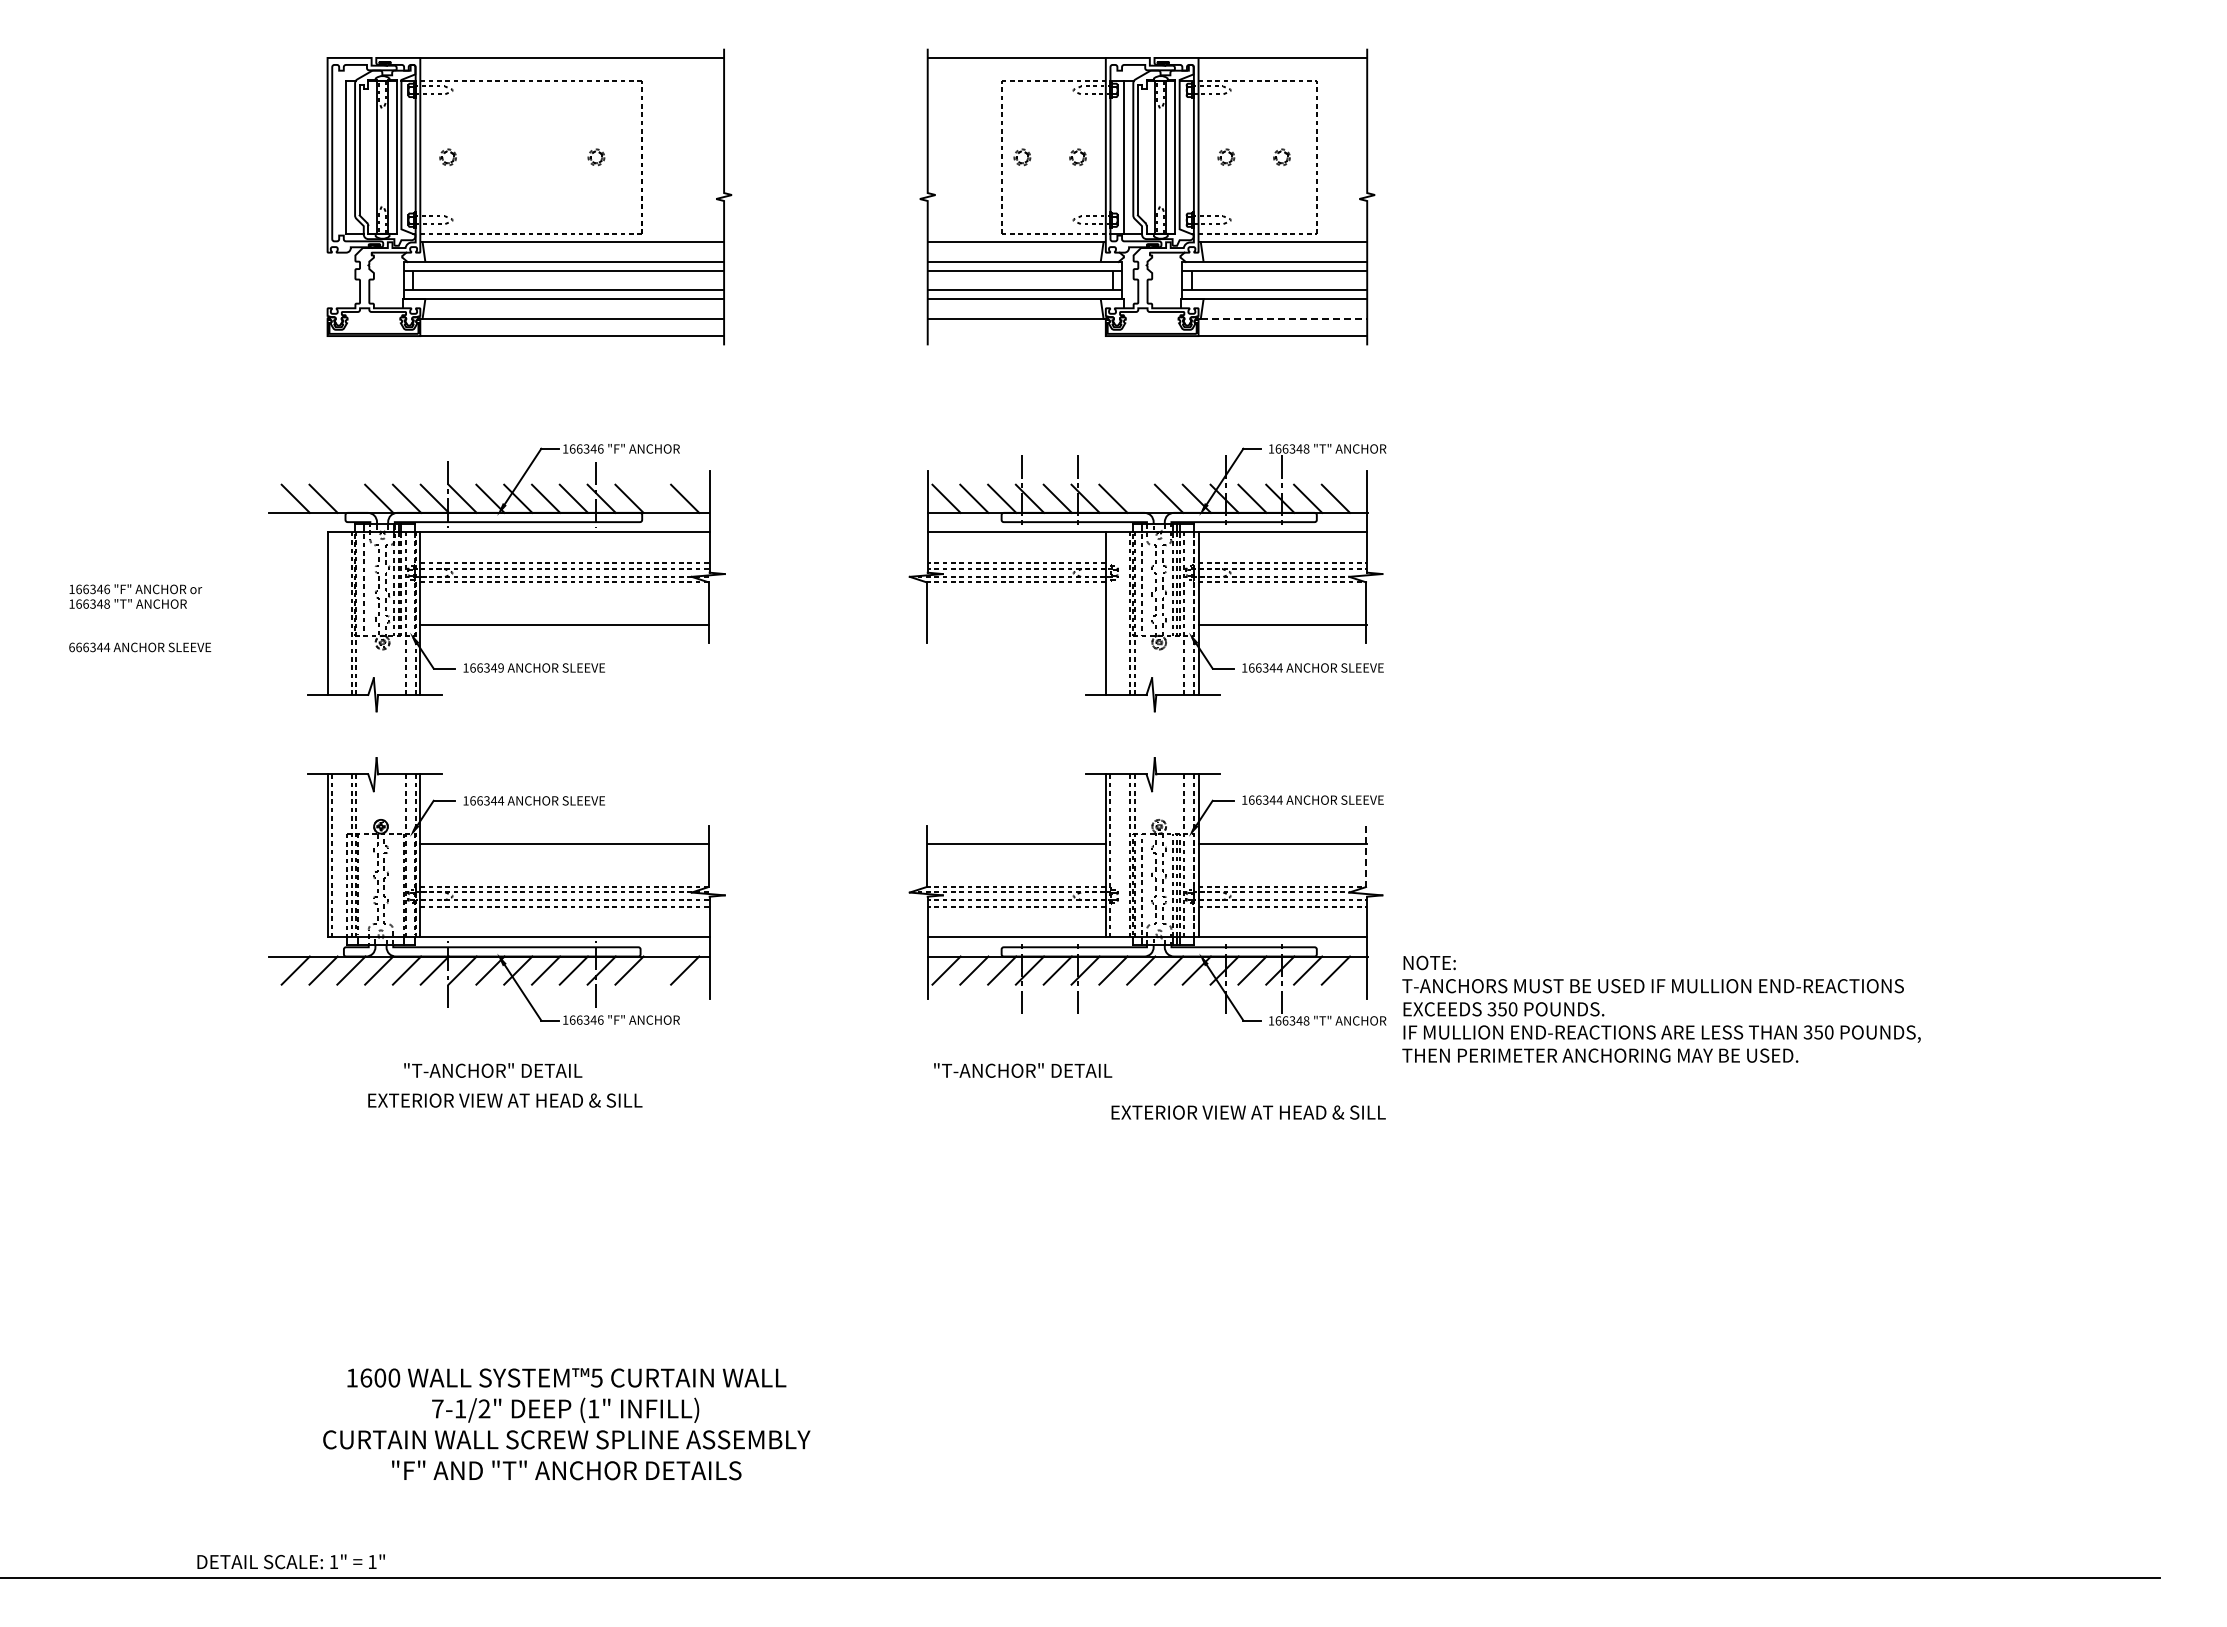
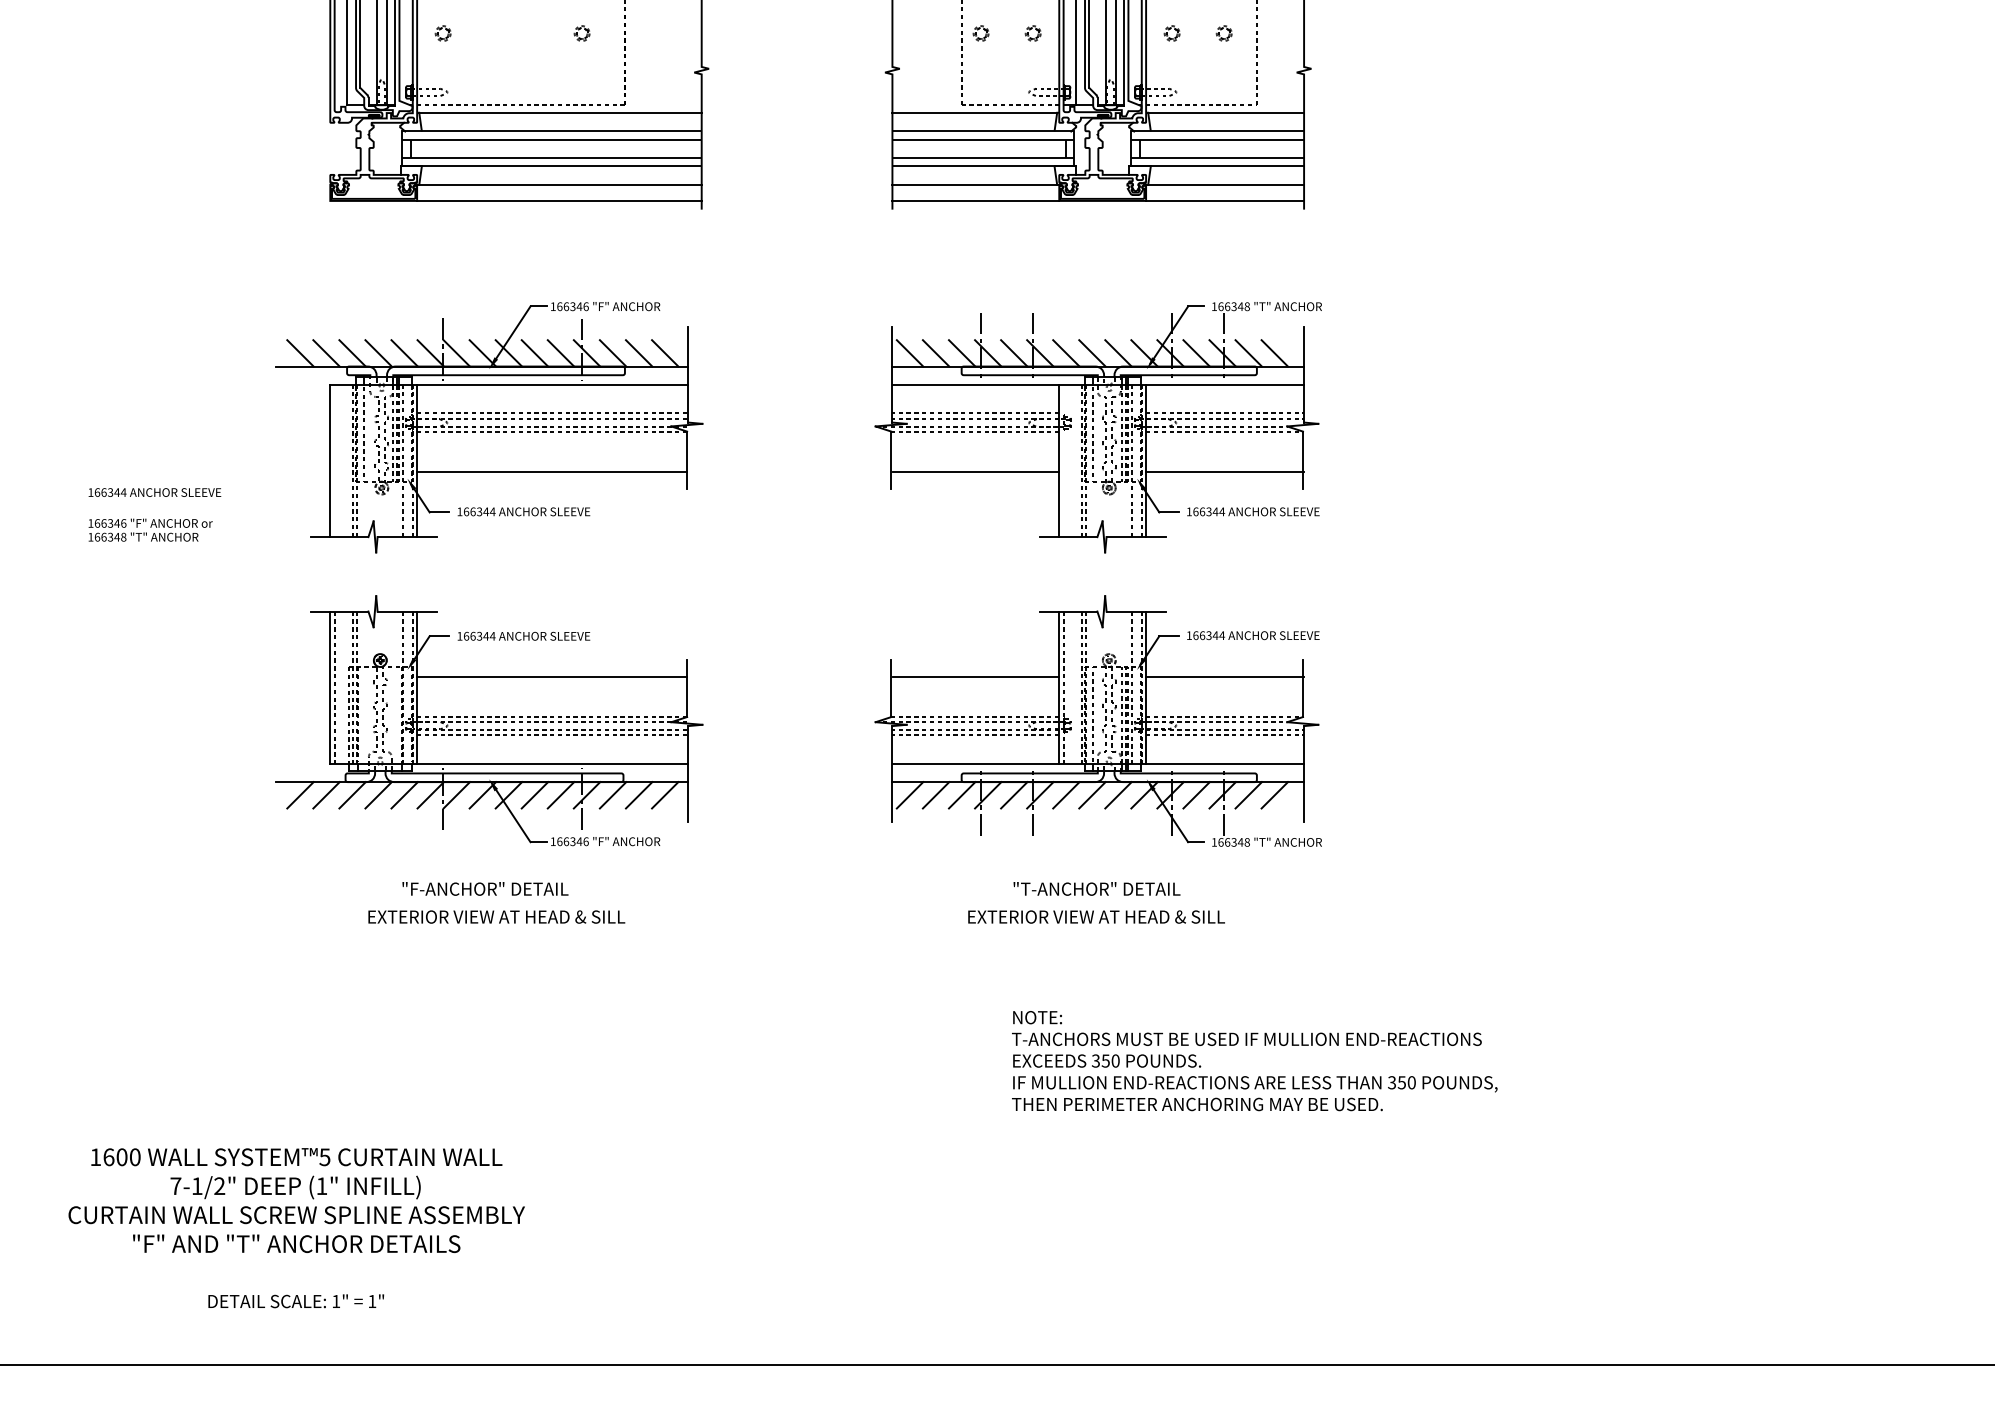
line: (1284, 319) -> (1226, 185), dashed -> solid
line: (1016, 336) -> (975, 201), added
line: (351, 498) -> (352, 353), added
line: (657, 498) -> (639, 353), added
line: (1141, 498) -> (1092, 353), added
text: (135, 596) -> (150, 530), moved
line: (1016, 625) -> (975, 472), added
text: (71, 647) -> (90, 492), 666344 -> 166344
text: (500, 667) -> (492, 511), 166349 -> 166344
line: (1366, 857) -> (1303, 689), dashed -> solid
line: (657, 970) -> (639, 795), added
text: (1661, 1008) -> (1254, 1060), moved
text: (493, 1070) -> (485, 888), "T-ANCHOR" DETAIL -> "F-ANCHOR" DETAIL
text: (1023, 1070) -> (1097, 888), moved
text: (1248, 1112) -> (1096, 916), moved
text: (566, 1424) -> (296, 1200), moved
text: (290, 1561) -> (295, 1301), moved

